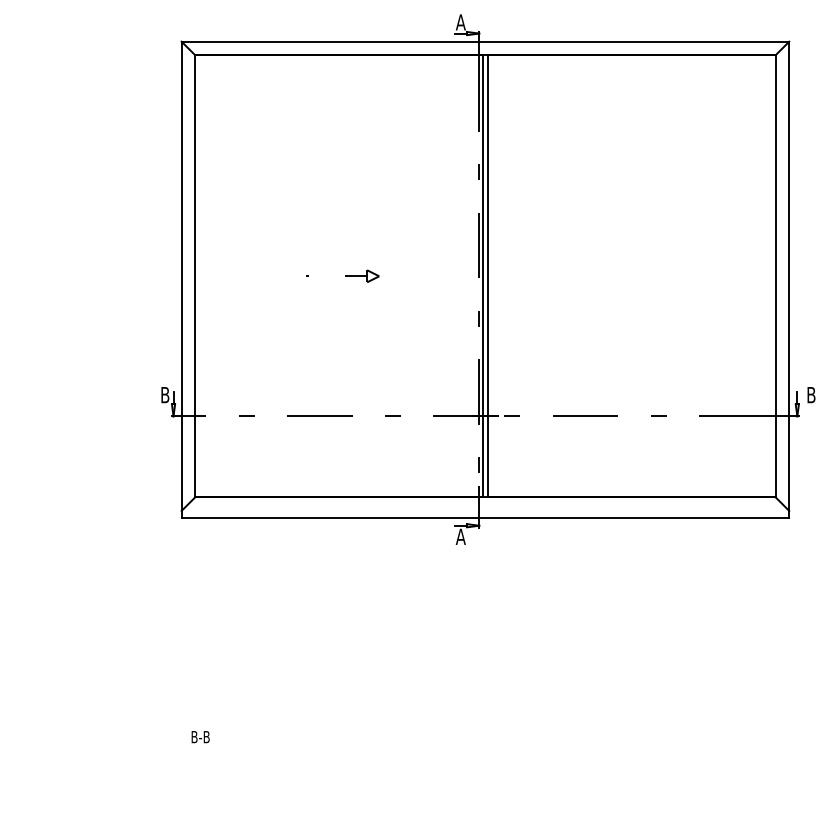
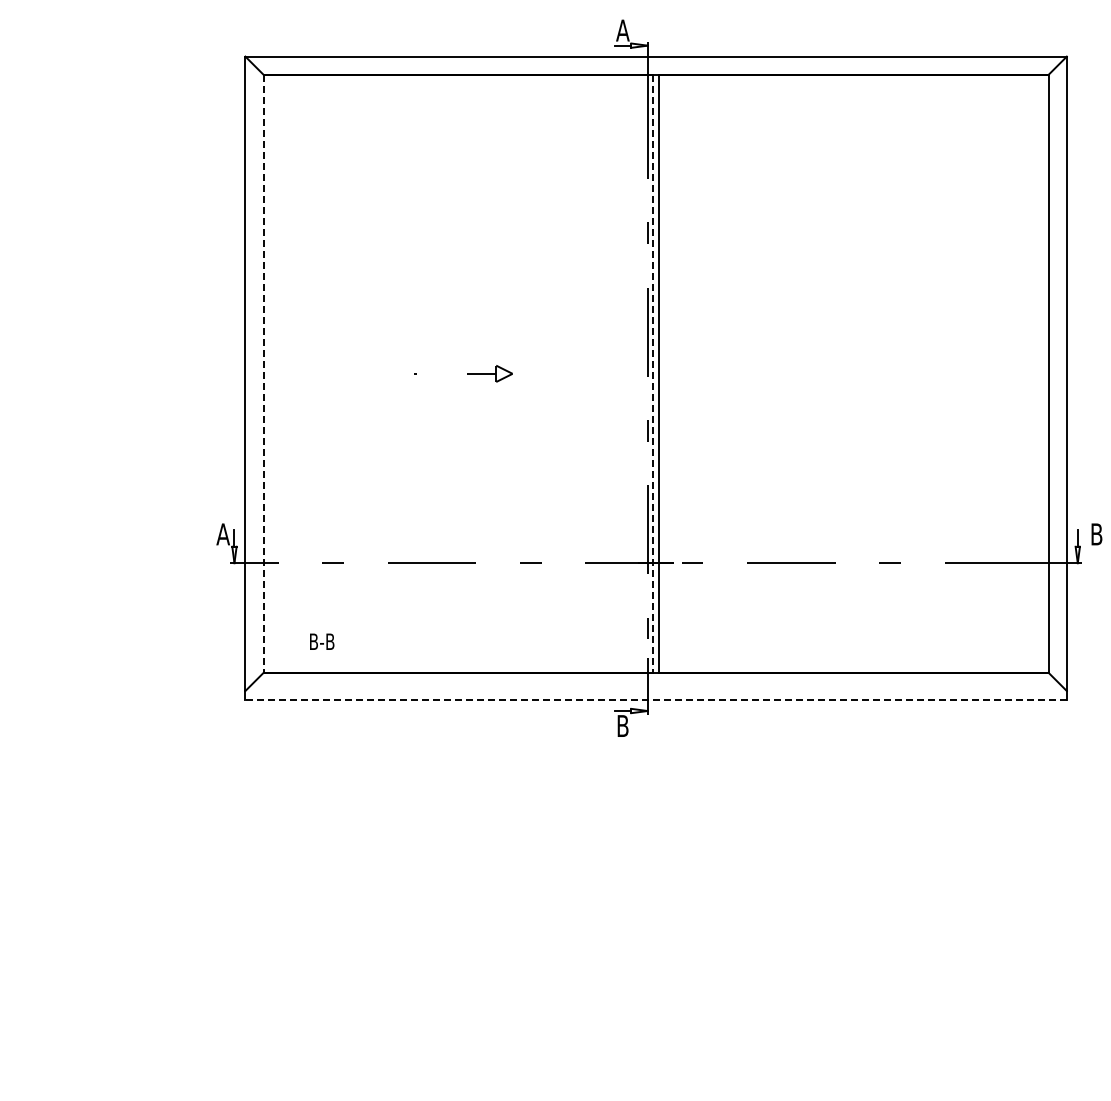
line: (195, 276) -> (263, 373), solid -> dashed
line: (483, 276) -> (653, 373), solid -> dashed
text: (164, 395) -> (222, 534), B -> A
line: (485, 517) -> (656, 700), solid -> dashed
text: (460, 536) -> (622, 725), A -> B
text: (200, 736) -> (322, 641), moved

